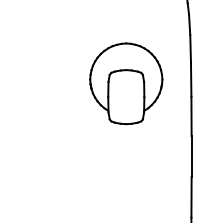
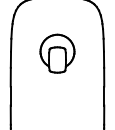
part: (126, 83) -> (57, 53), moved

